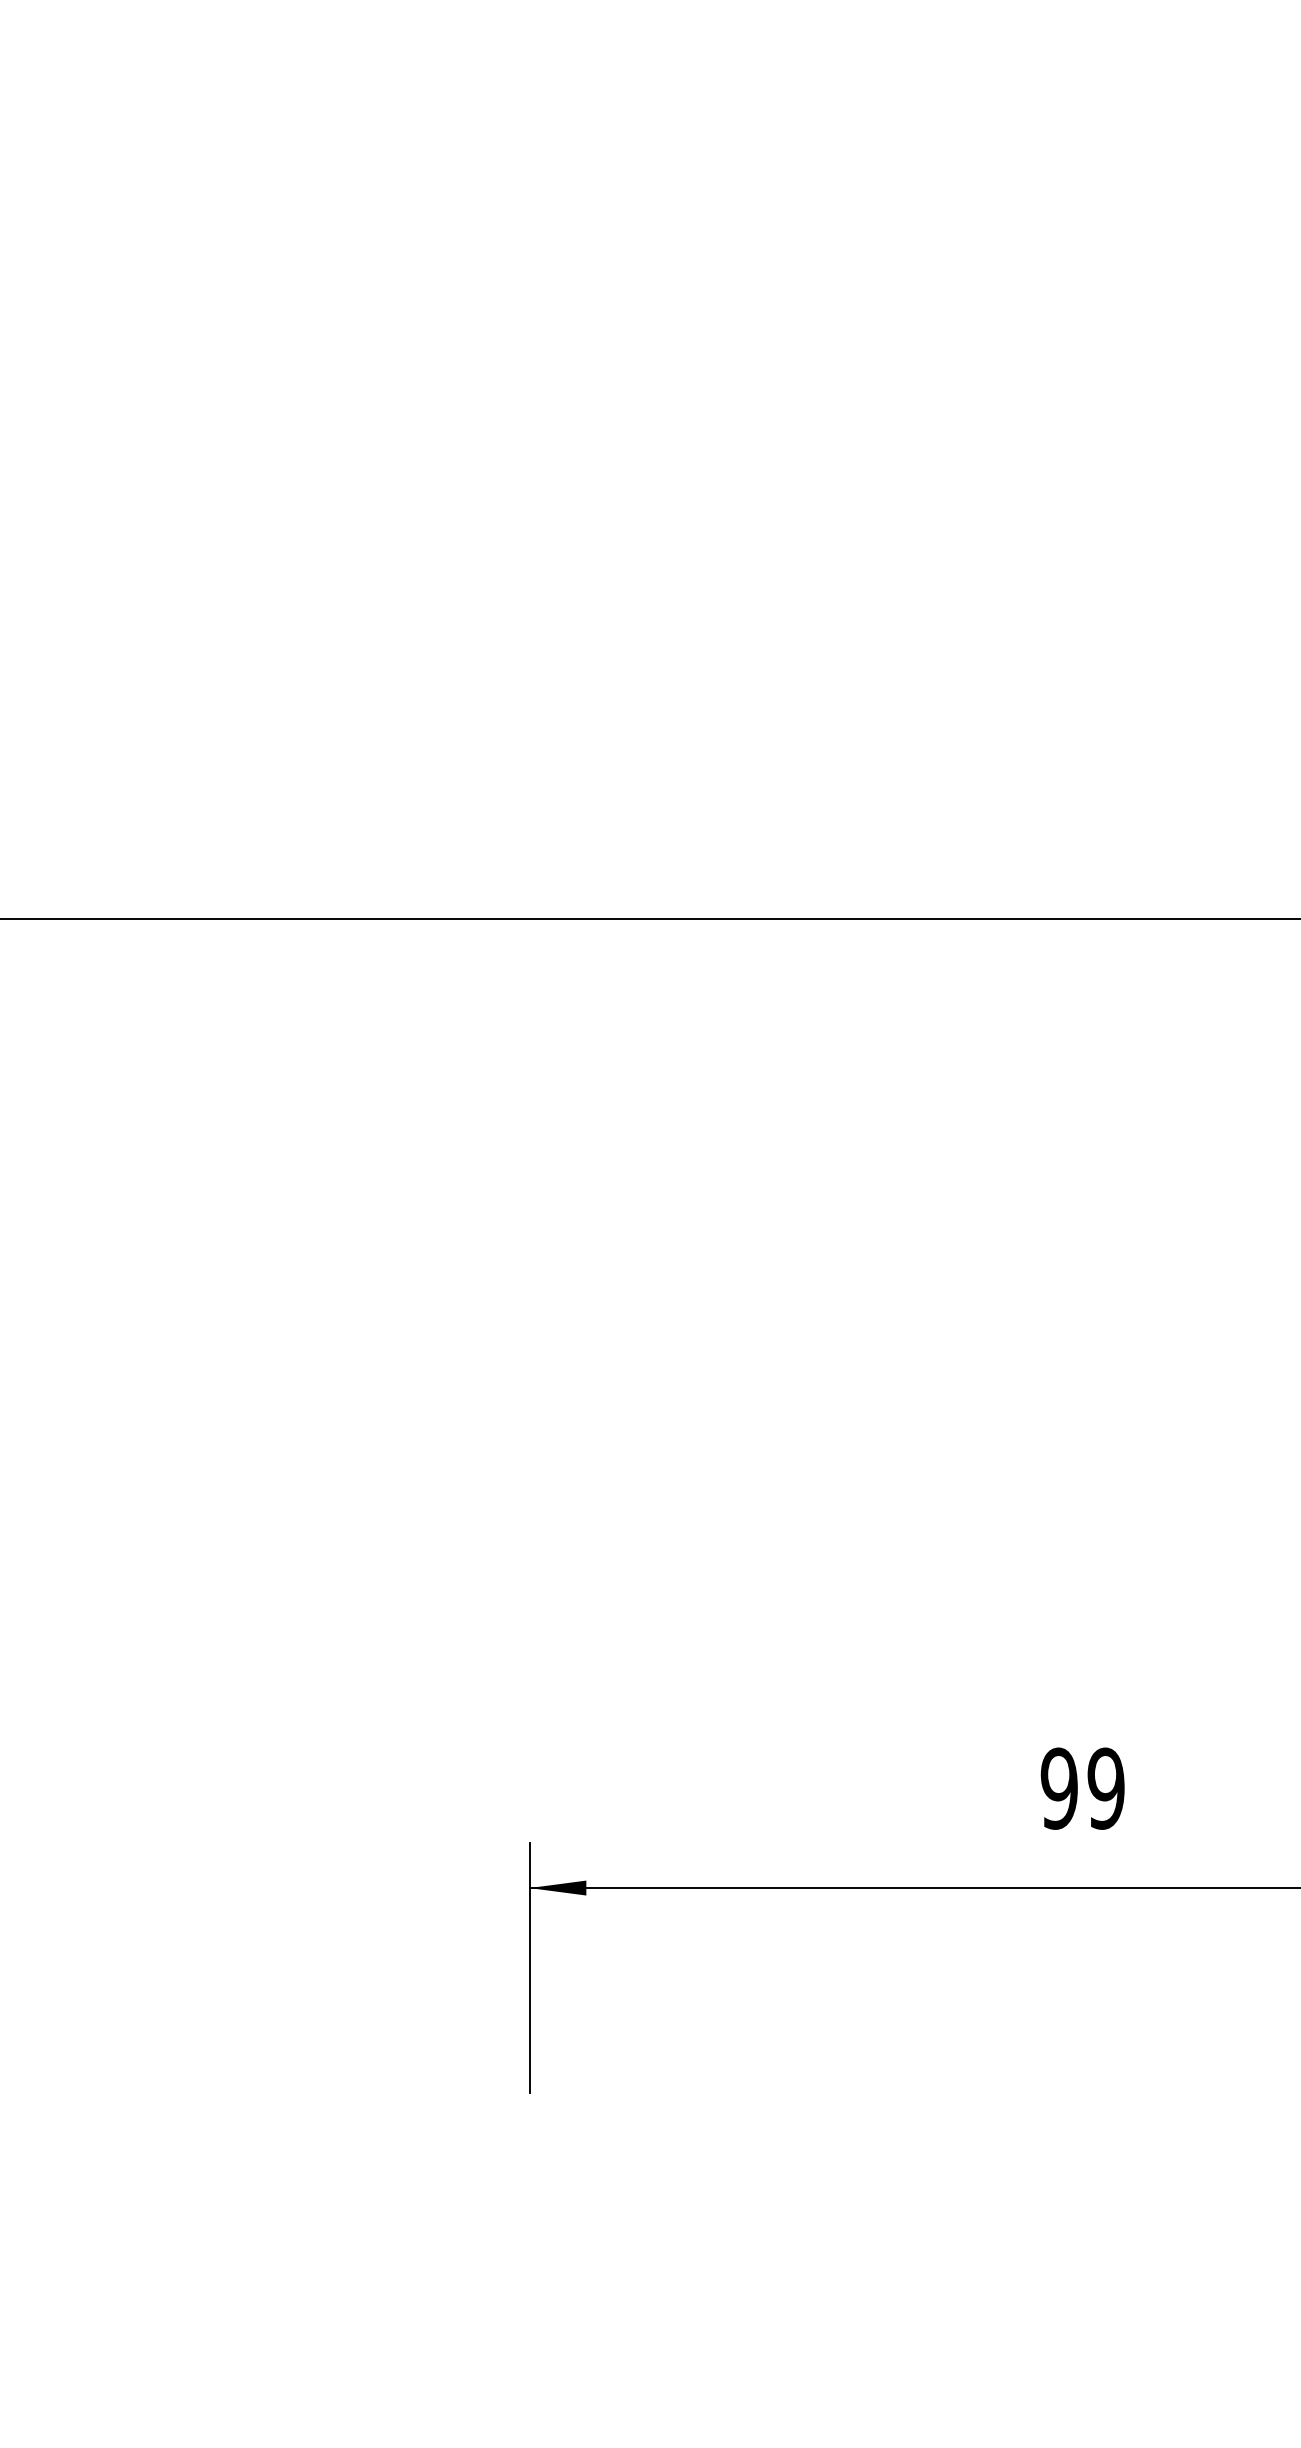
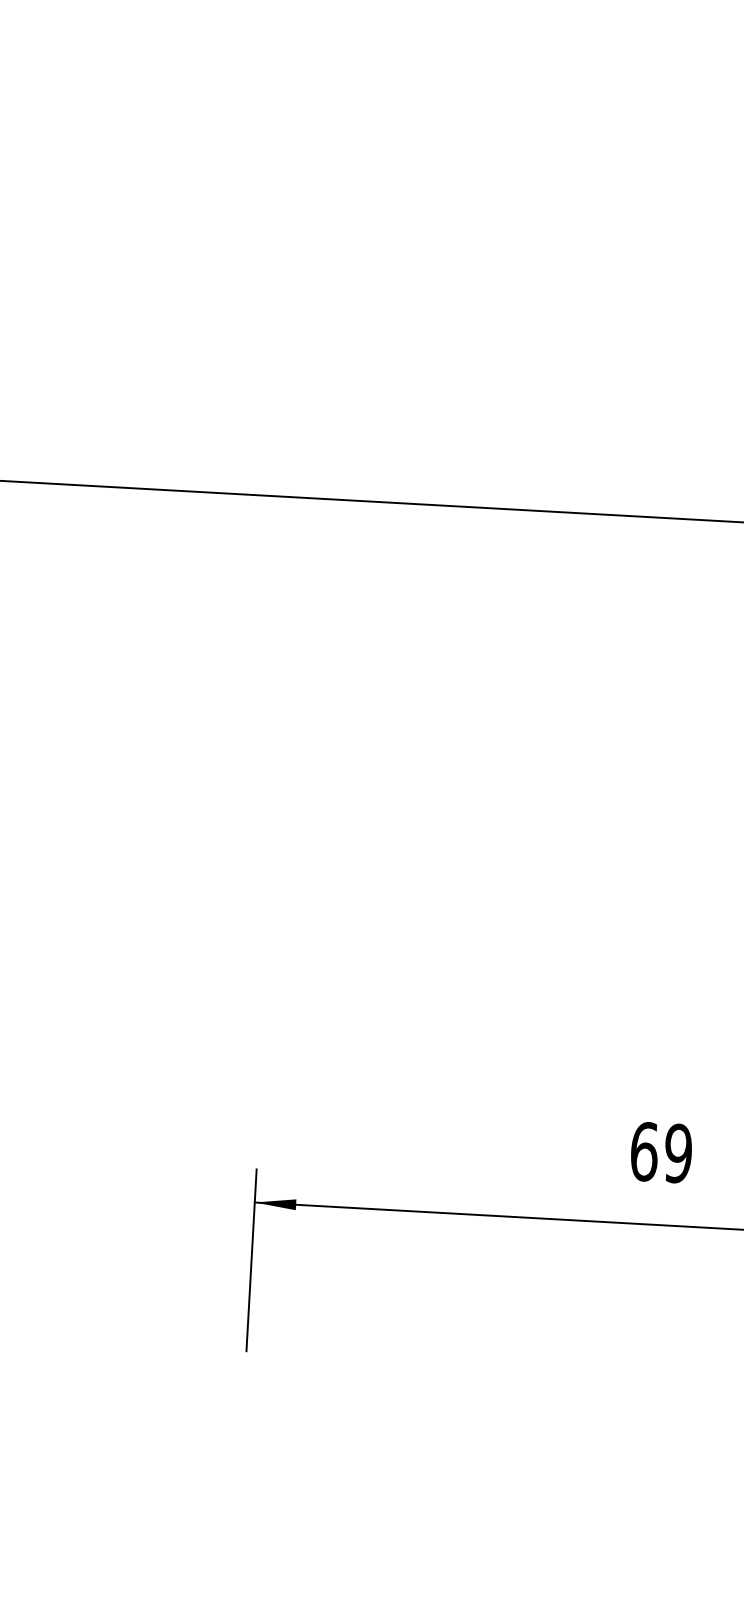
text: (1059, 1788) -> (644, 1151), 99 -> 69

